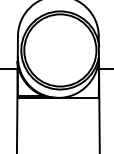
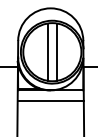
line: (54, 49) -> (47, 51), added
line: (66, 49) -> (57, 51), added
line: (58, 111) -> (50, 101), added

